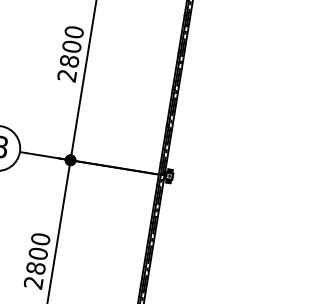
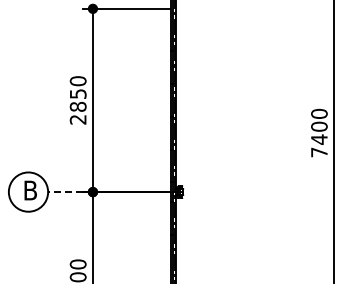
text: (70, 47) -> (77, 94), 2800 -> 2850
line: (39, 155) -> (65, 192), solid -> dashed

